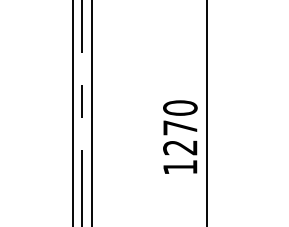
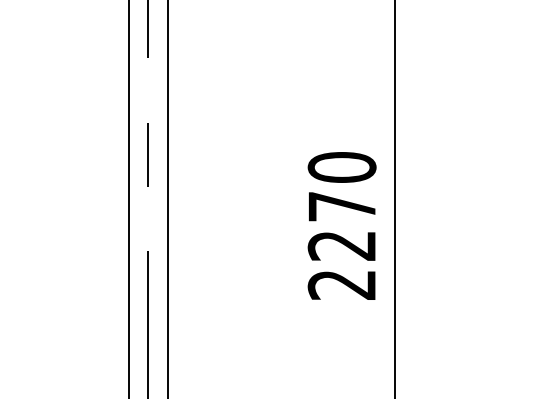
text: (180, 167) -> (342, 285), 1270 -> 2270

